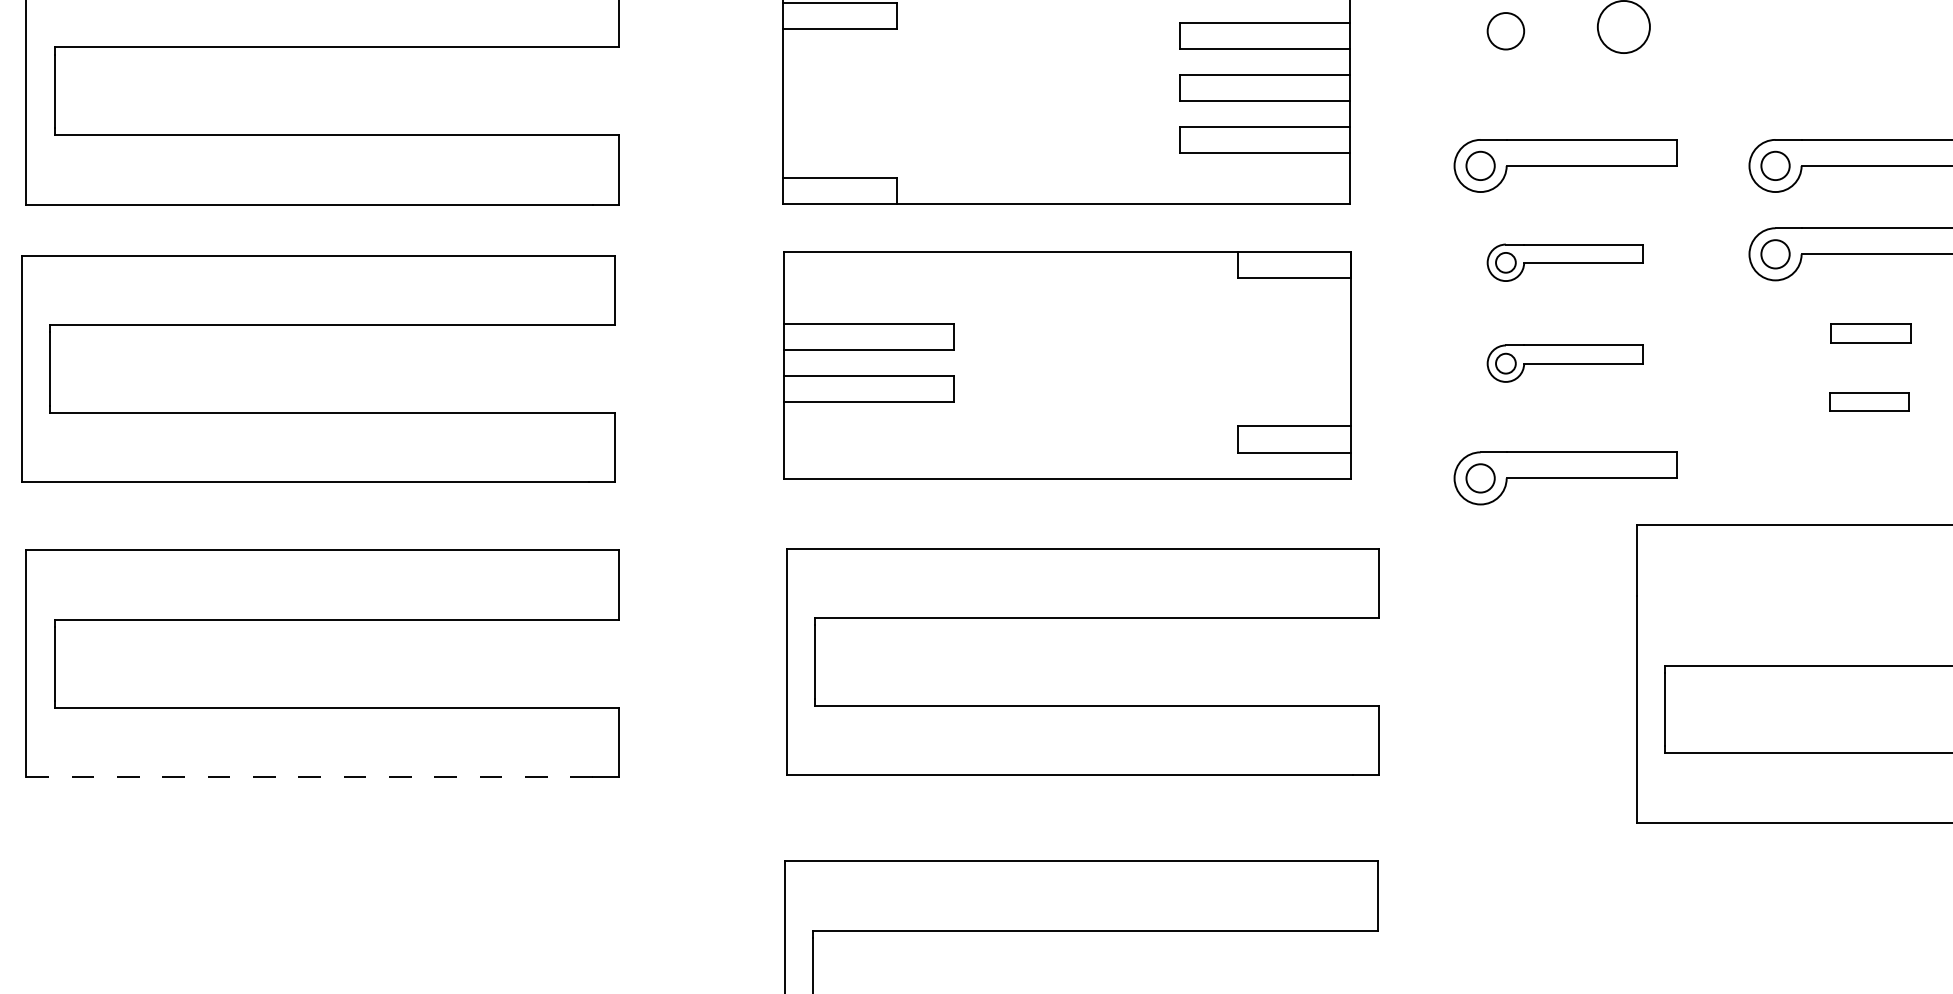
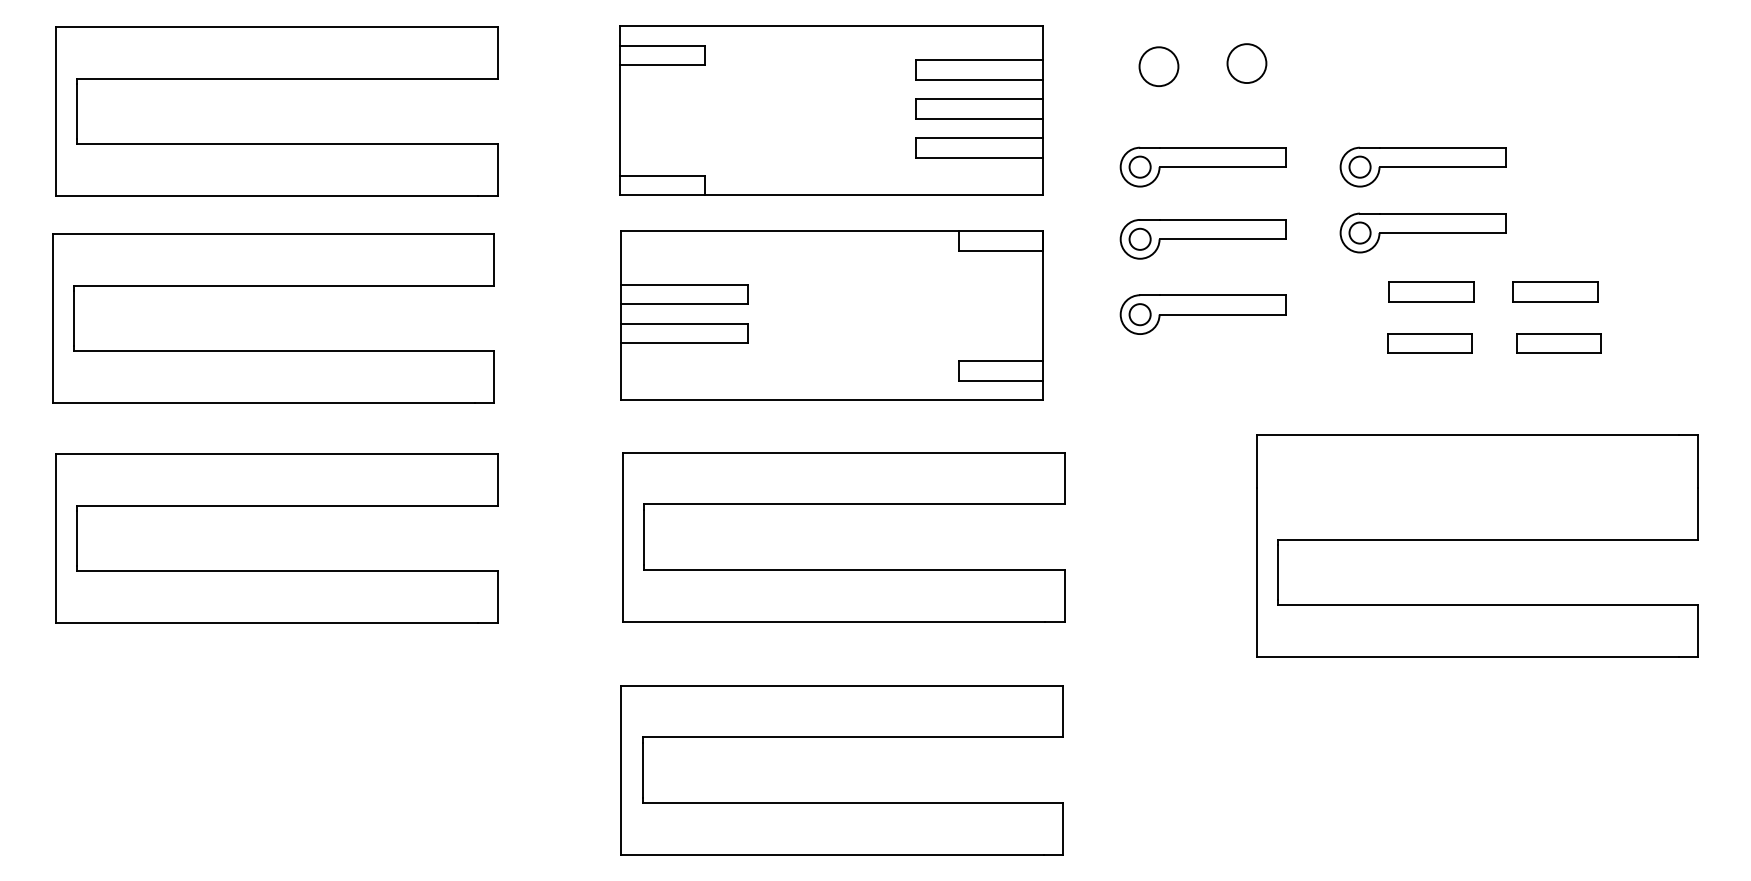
circle: (1505, 30) -> (1158, 66), size x1.43
part: (1564, 262) -> (1202, 239), size x1.43
part: (1871, 332) -> (1431, 291), size x1.43
part: (1564, 363) -> (1202, 314), size x1.43
part: (1868, 402) -> (1429, 343), size x1.43
part: (1564, 477) -> (1202, 399), removed
line: (310, 776) -> (267, 622), dashed -> solid

